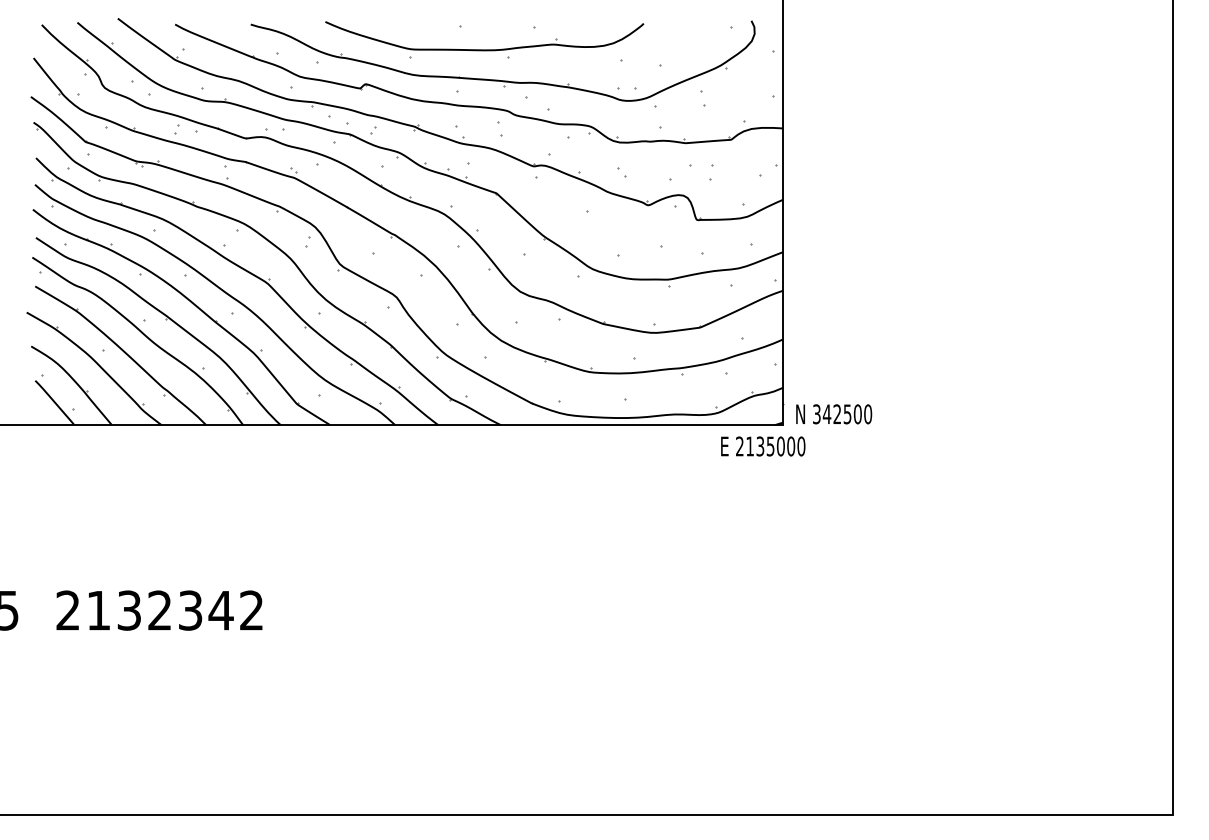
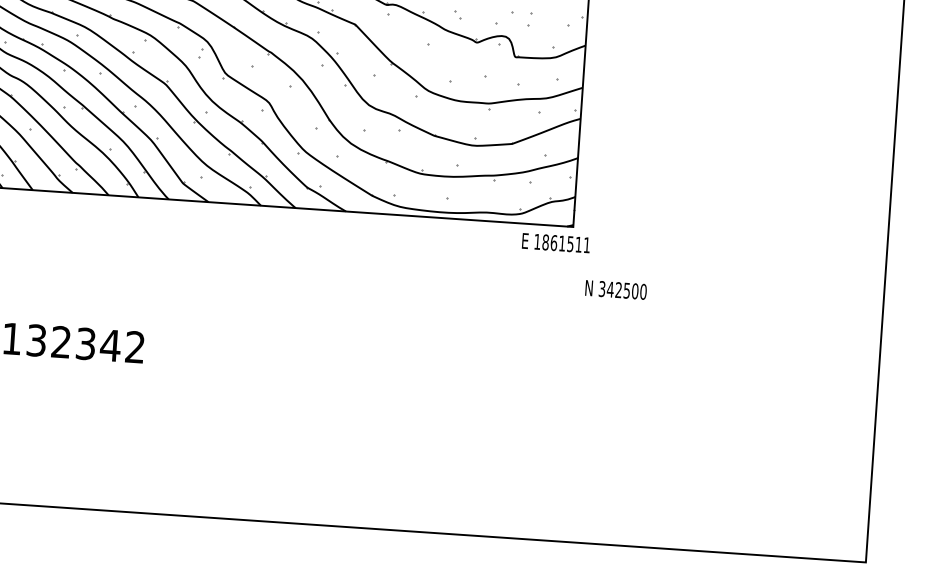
text: (834, 414) -> (616, 290), moved
text: (770, 446) -> (562, 243), 2135000 -> 1861511

